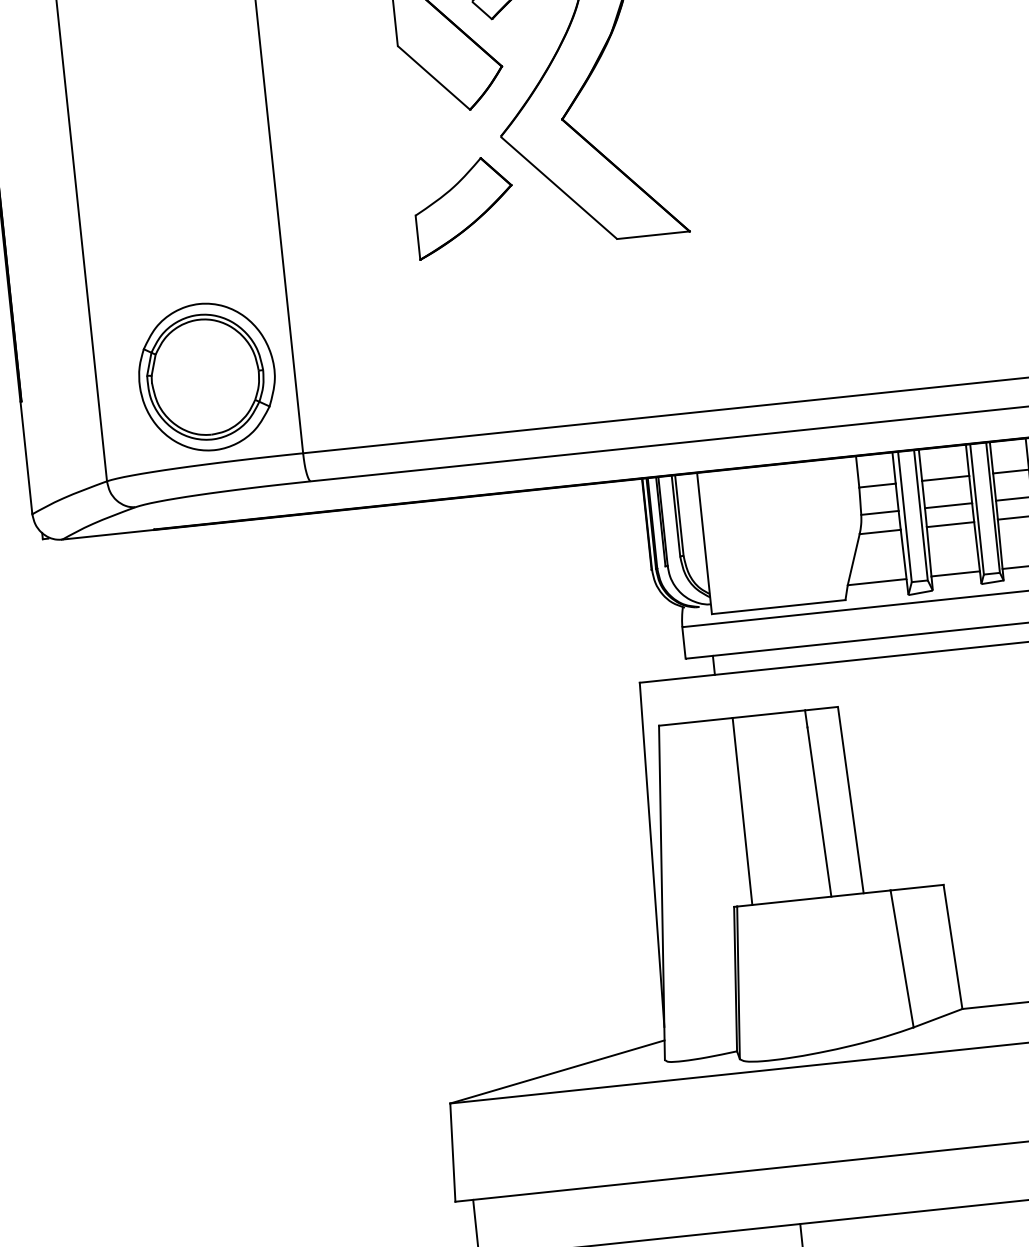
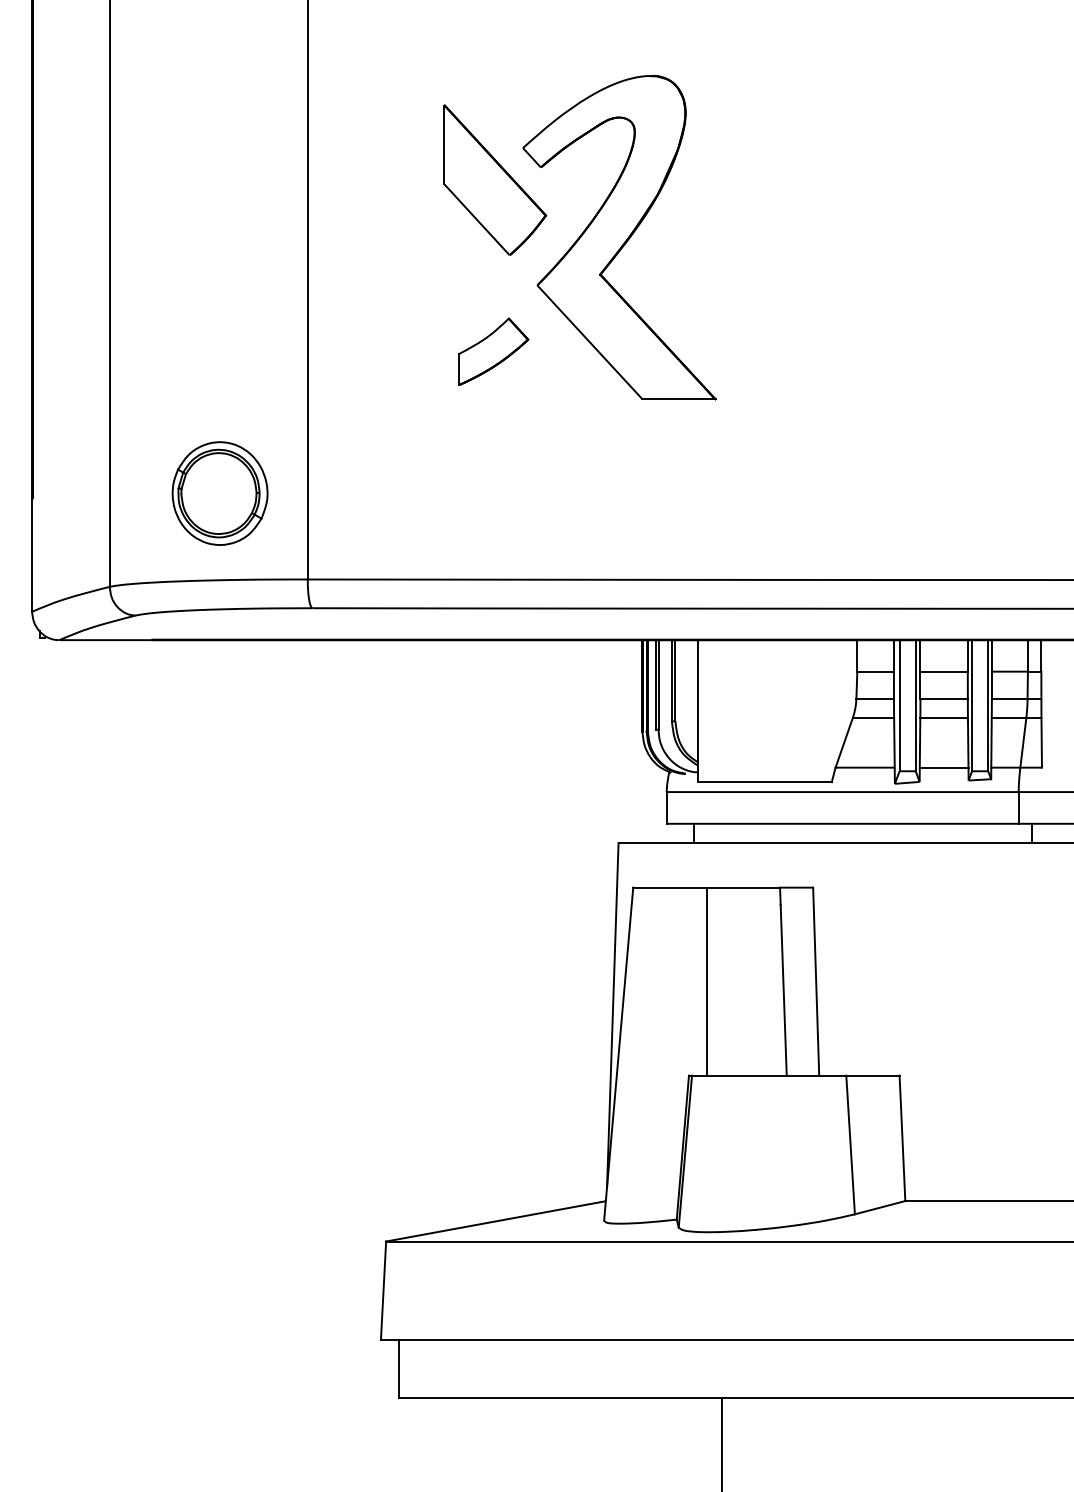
part: (464, 207) -> (493, 351), size x0.7
part: (206, 376) -> (219, 493), size x0.7

